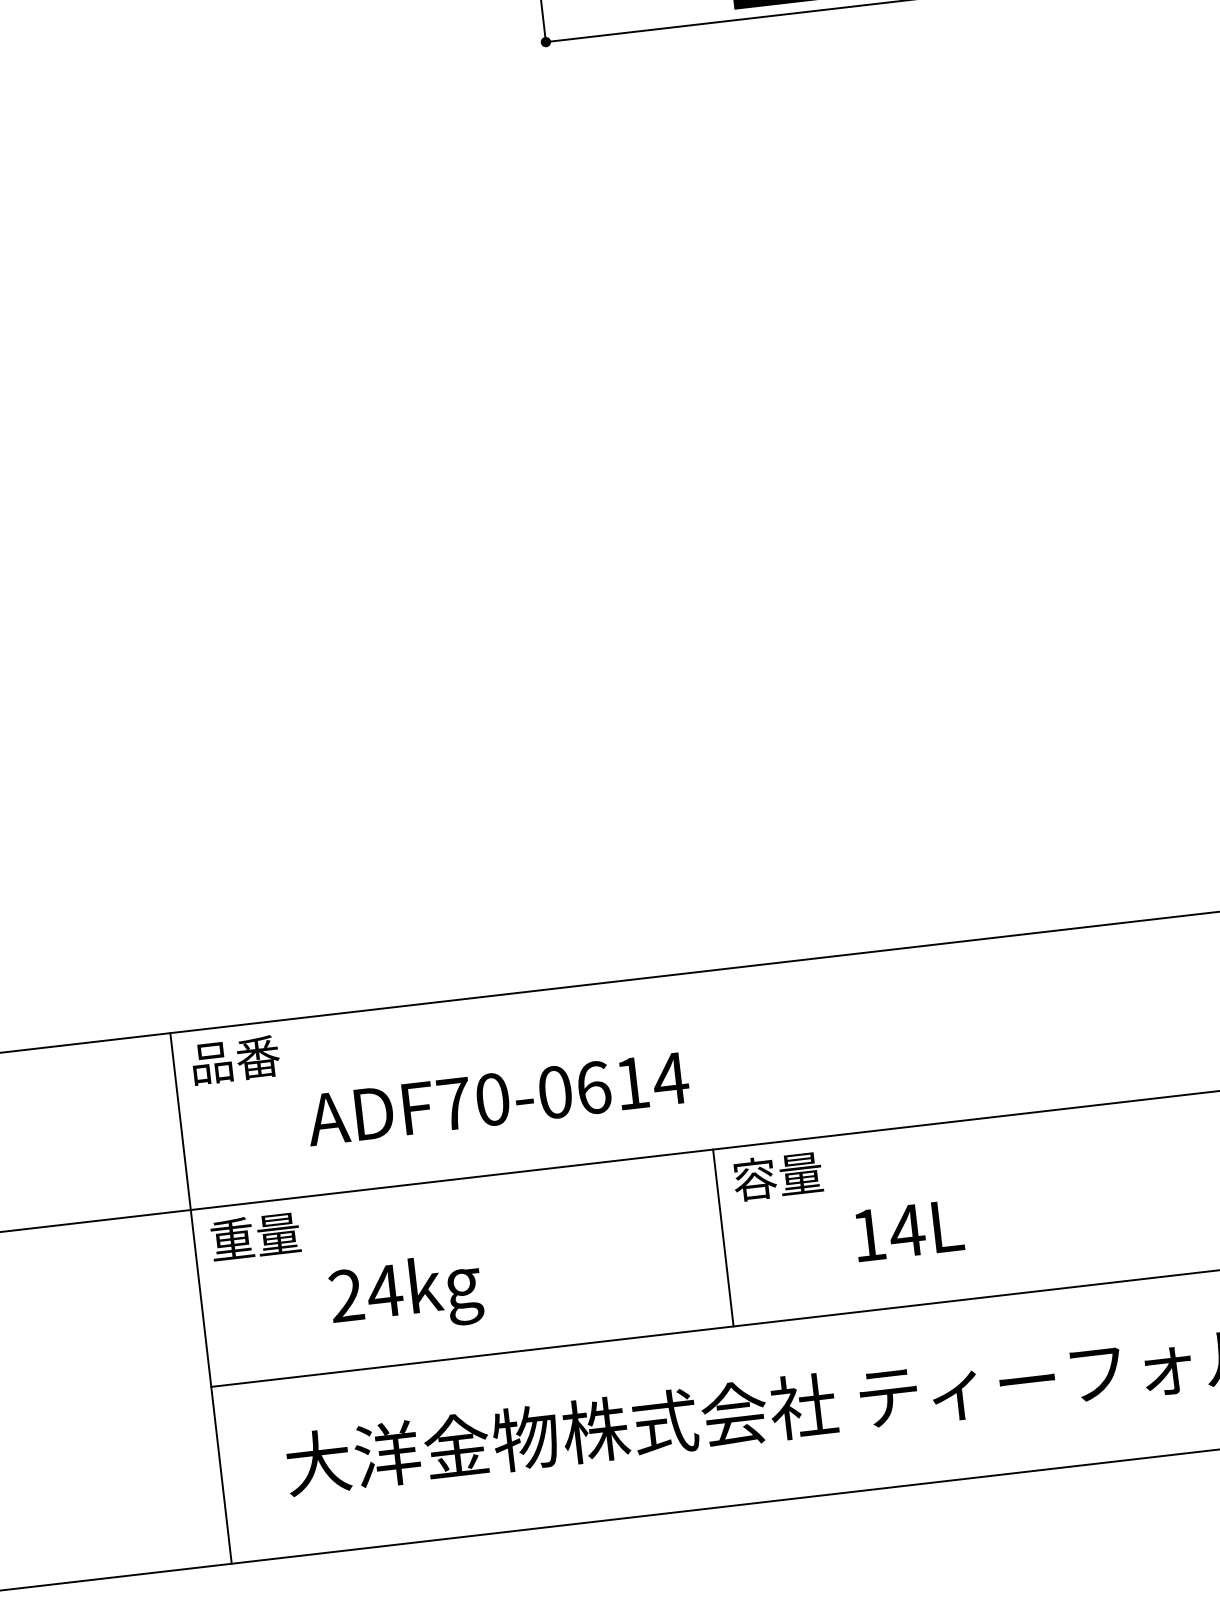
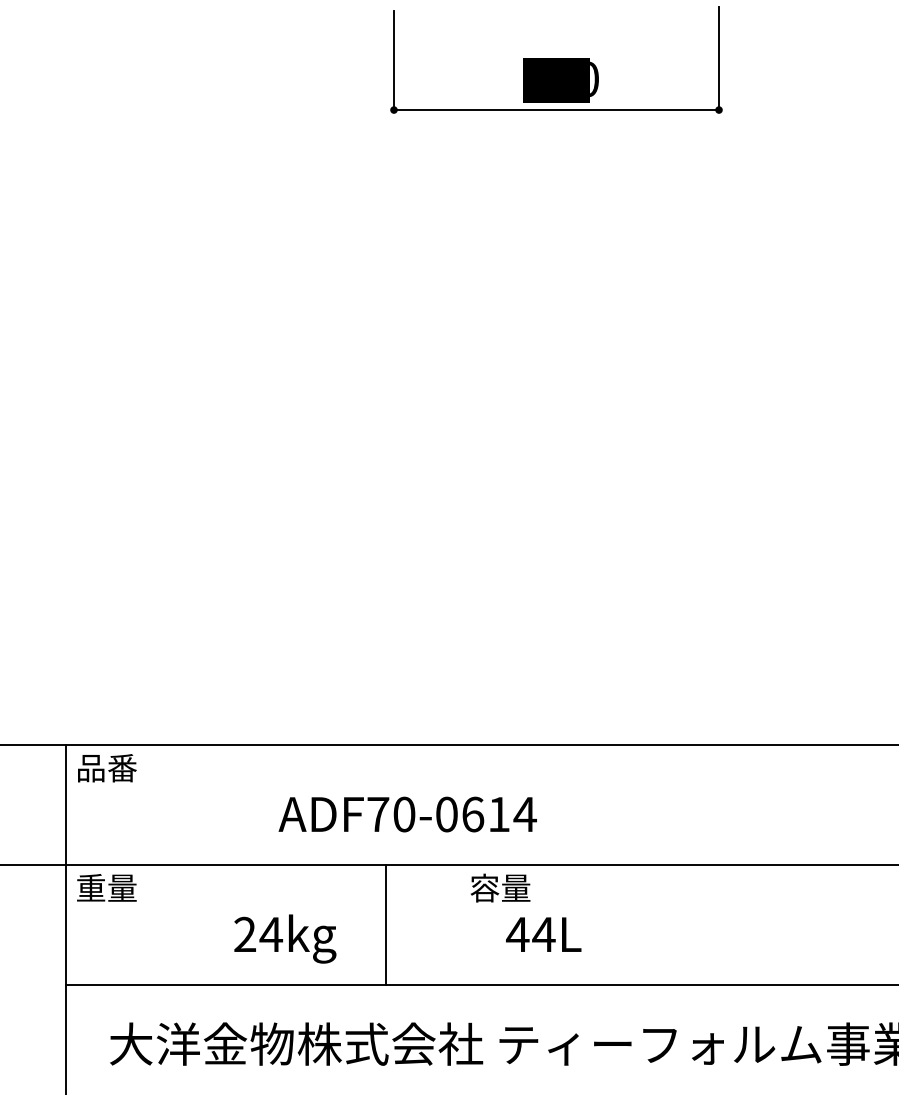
text: (497, 1098) -> (407, 814), moved
text: (777, 1175) -> (500, 887), moved
text: (868, 1235) -> (517, 934), 14L -> 44L
line: (723, 1238) -> (386, 925), moved
text: (406, 1294) -> (285, 938), moved

